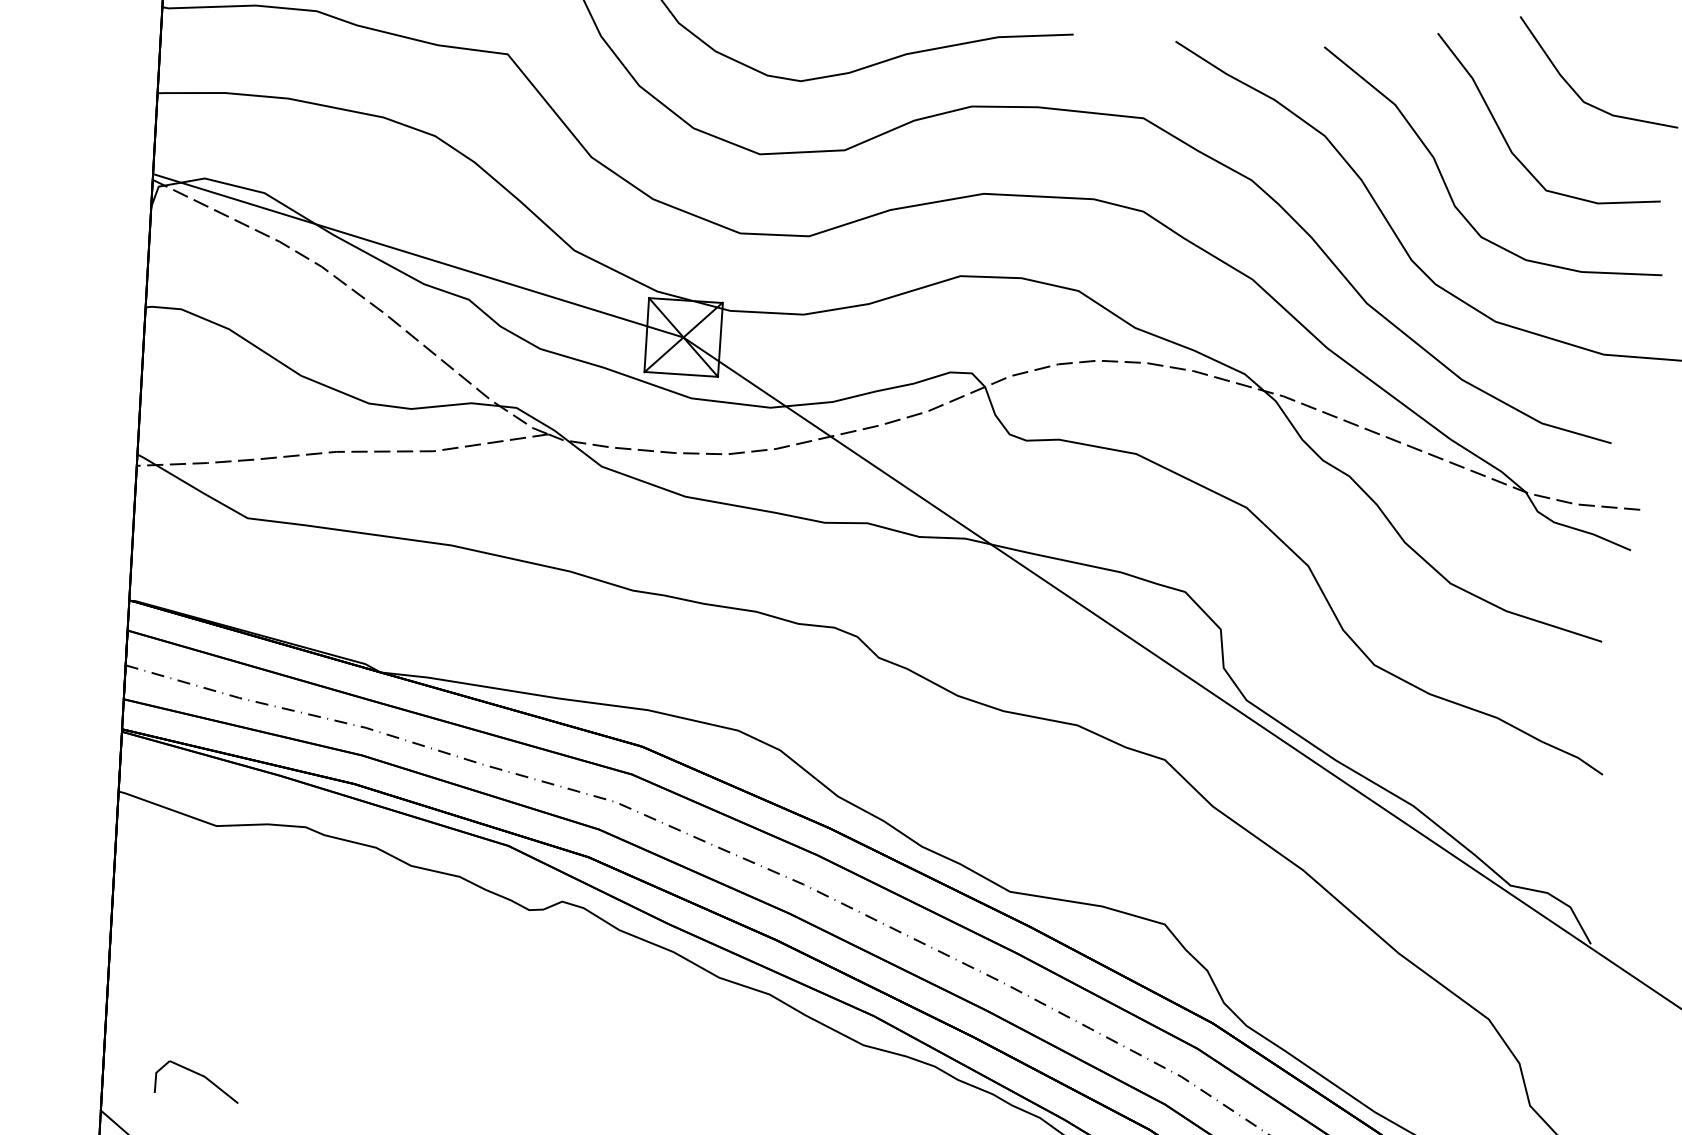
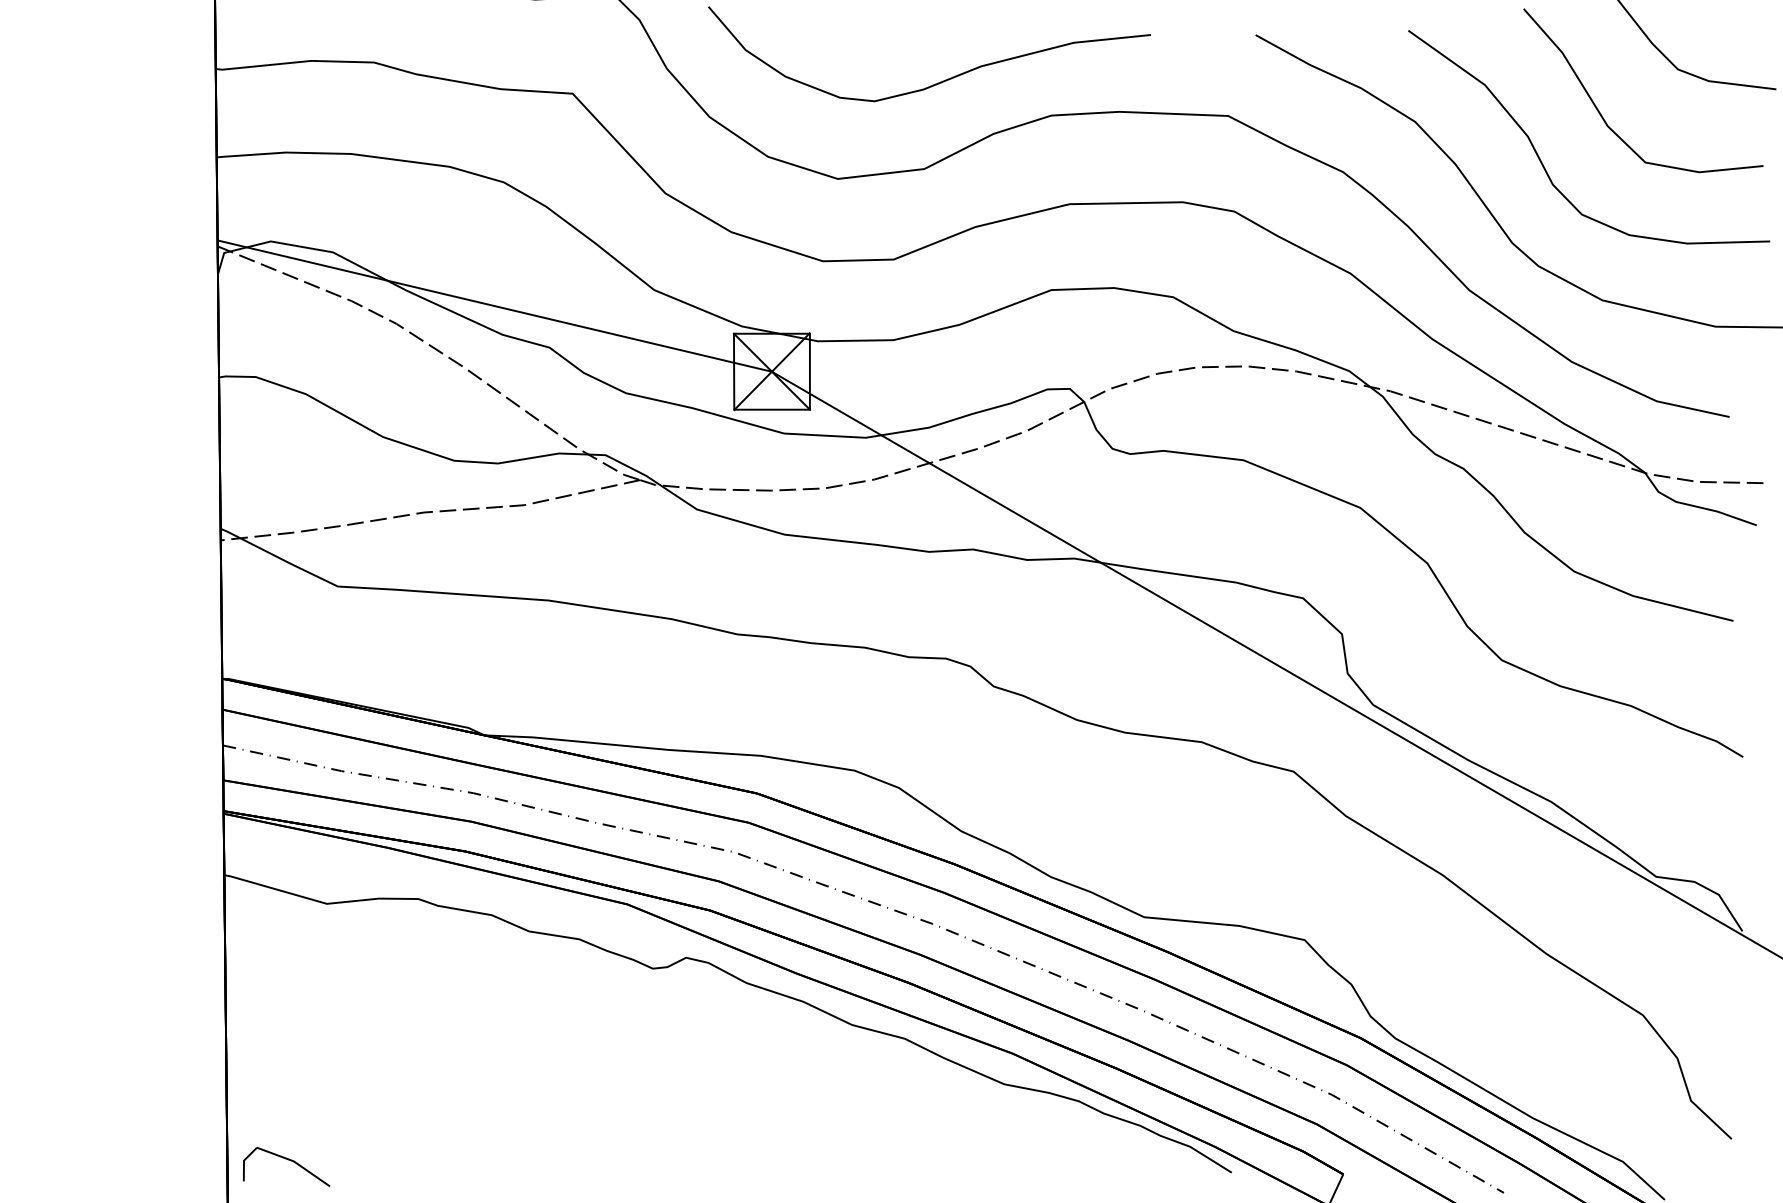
part: (199, 1075) -> (288, 1160), moved

